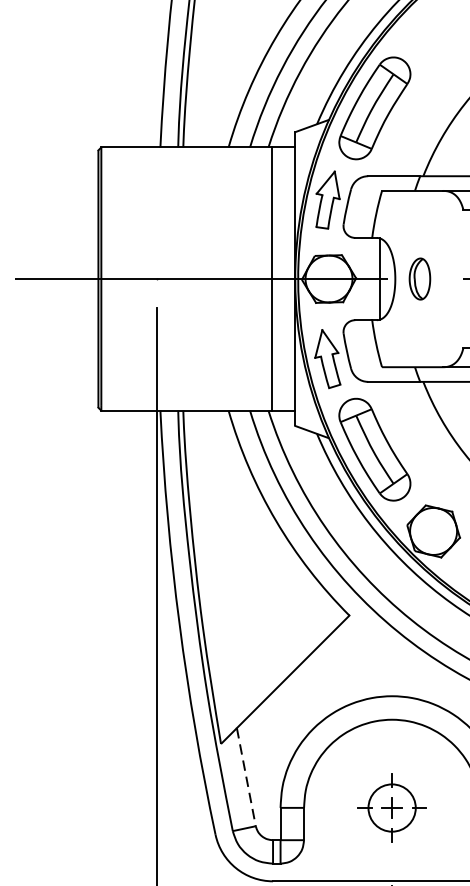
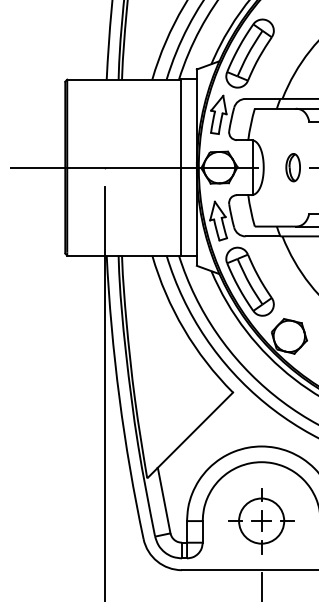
part: (418, 278) -> (292, 167), moved
line: (246, 778) -> (164, 501), dashed -> solid
part: (391, 808) -> (261, 521), size x1.43

